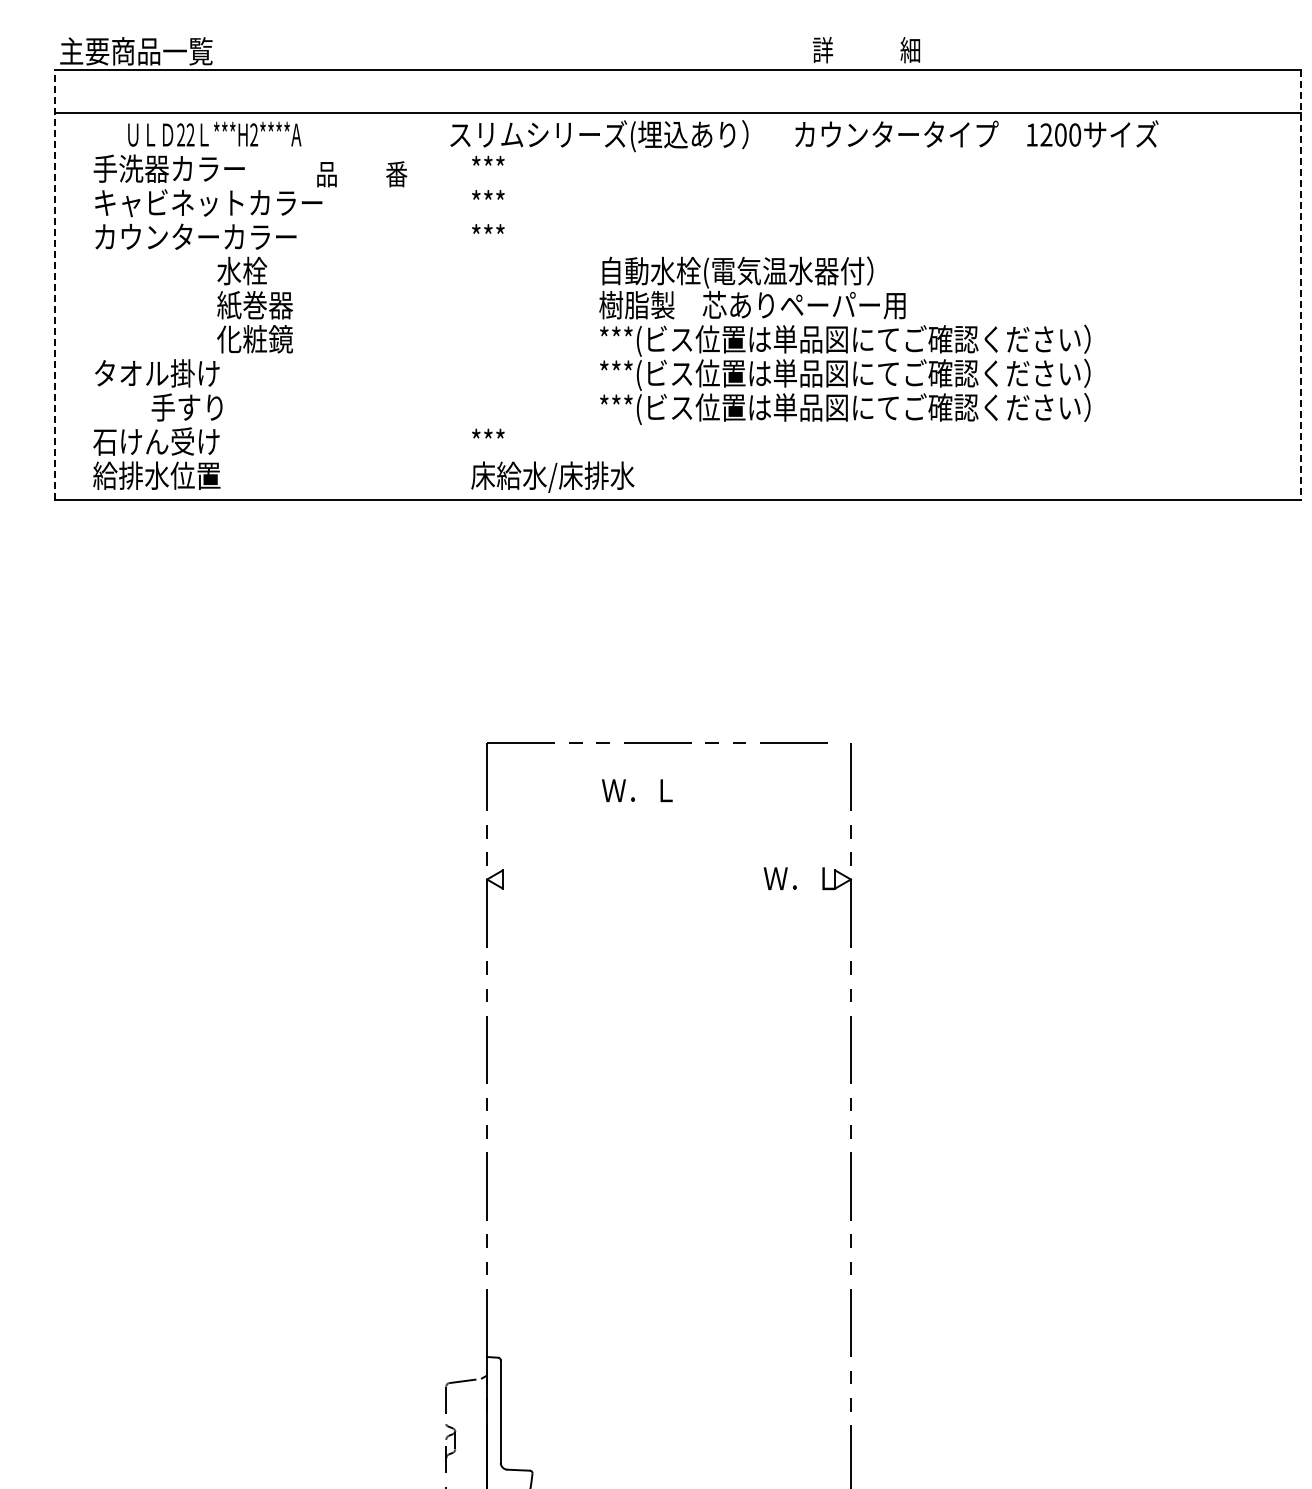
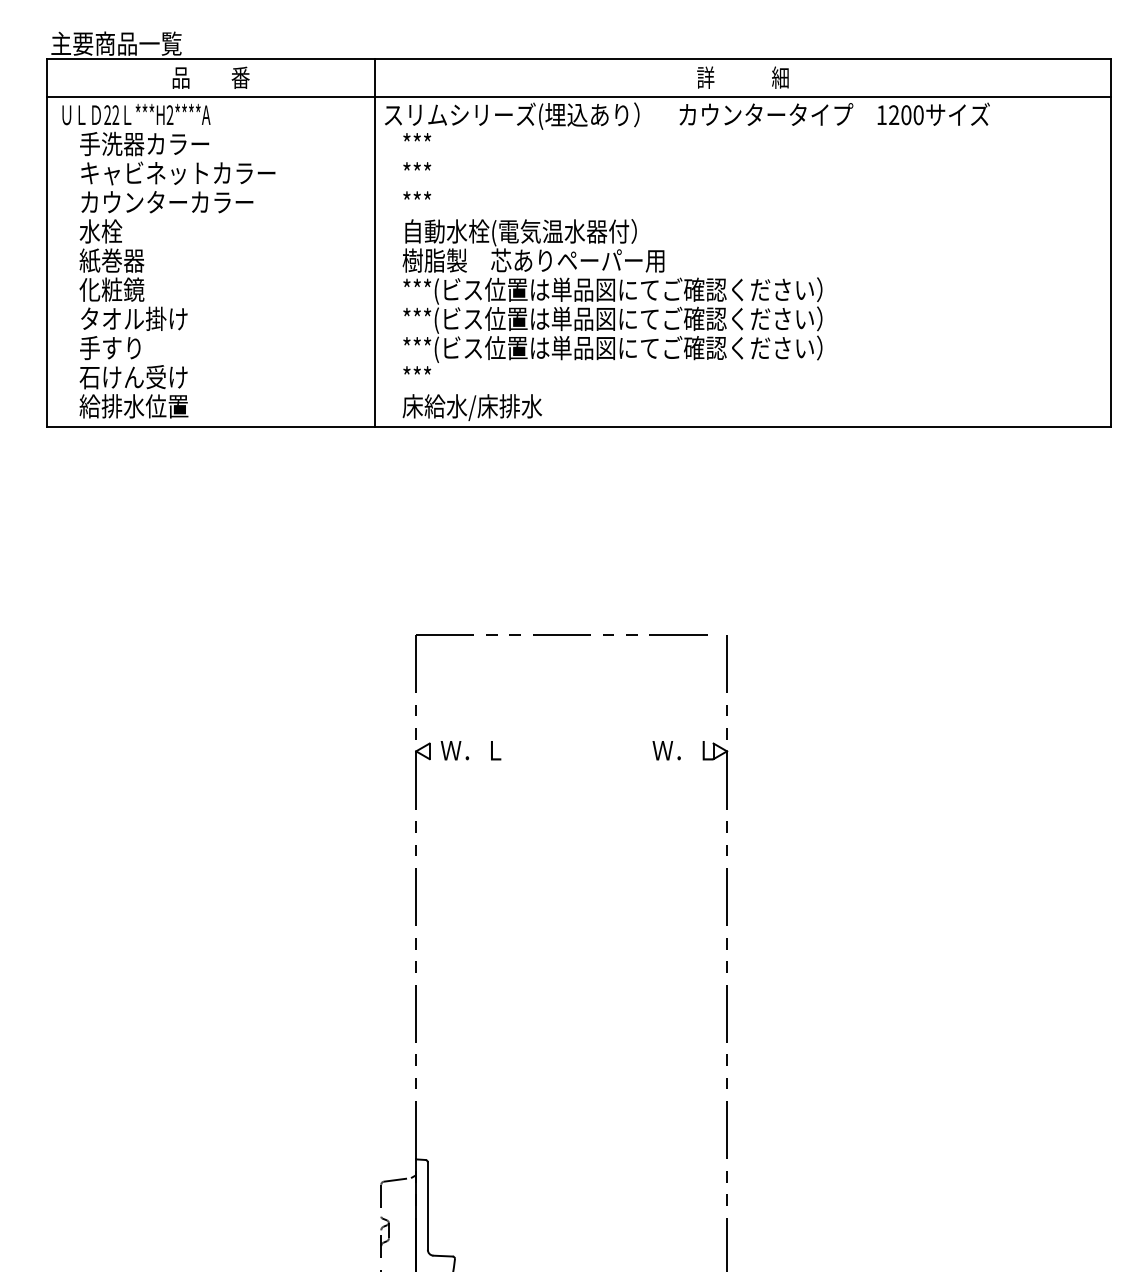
text: (866, 50) -> (742, 78), moved
text: (214, 133) -> (136, 113), moved
text: (362, 174) -> (211, 78), moved
line: (54, 284) -> (46, 242), dashed -> solid
line: (439, 284) -> (375, 242), added
line: (1300, 285) -> (1111, 243), dashed -> solid
text: (254, 304) -> (111, 260), moved
text: (844, 340) -> (612, 290), moved
text: (186, 407) -> (109, 348), moved
text: (637, 790) -> (471, 750), moved

